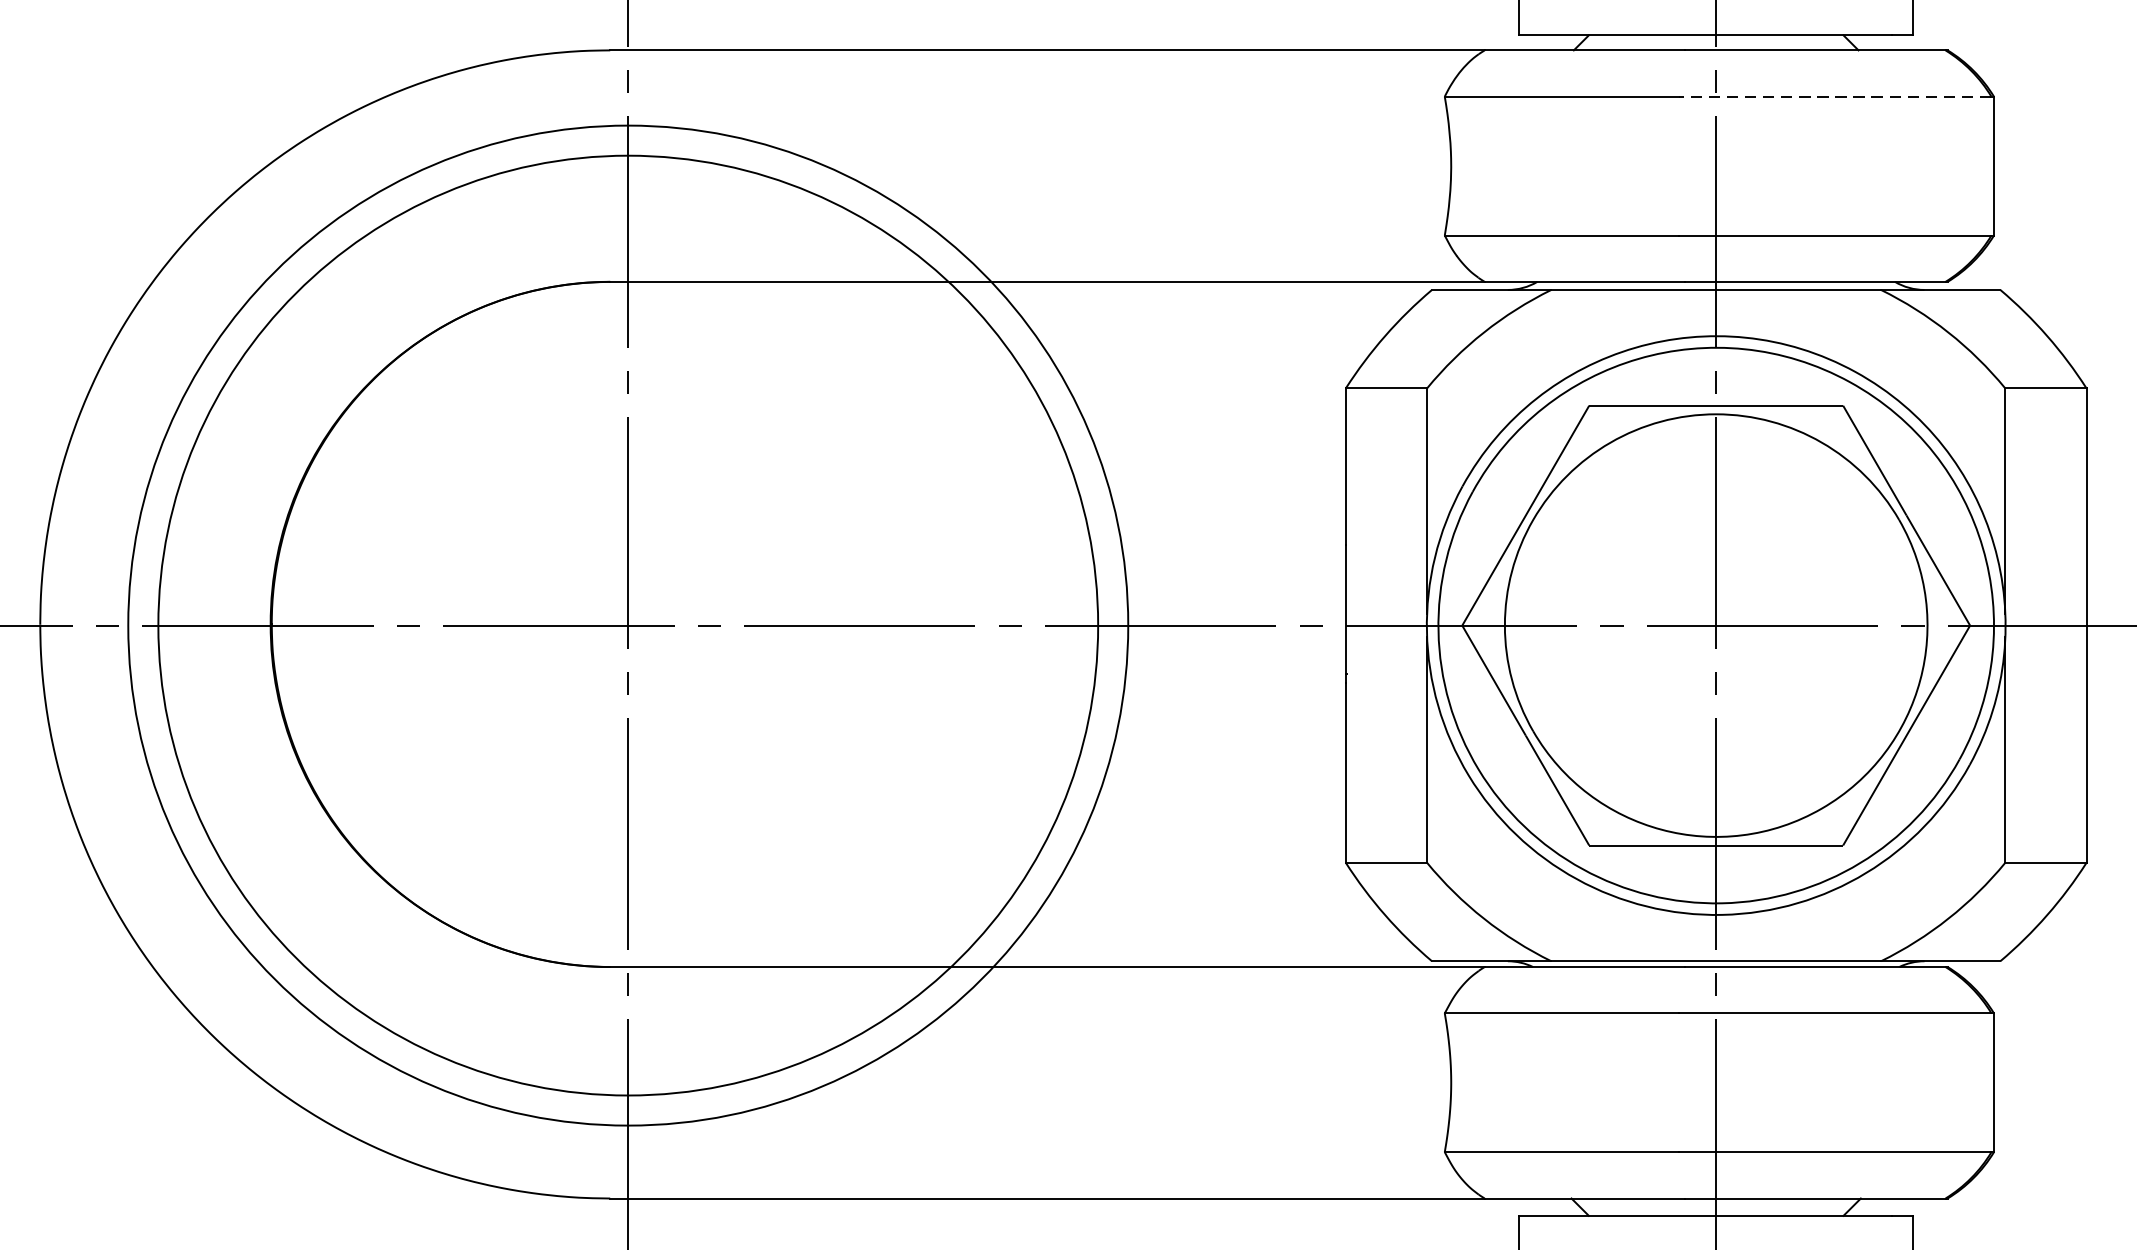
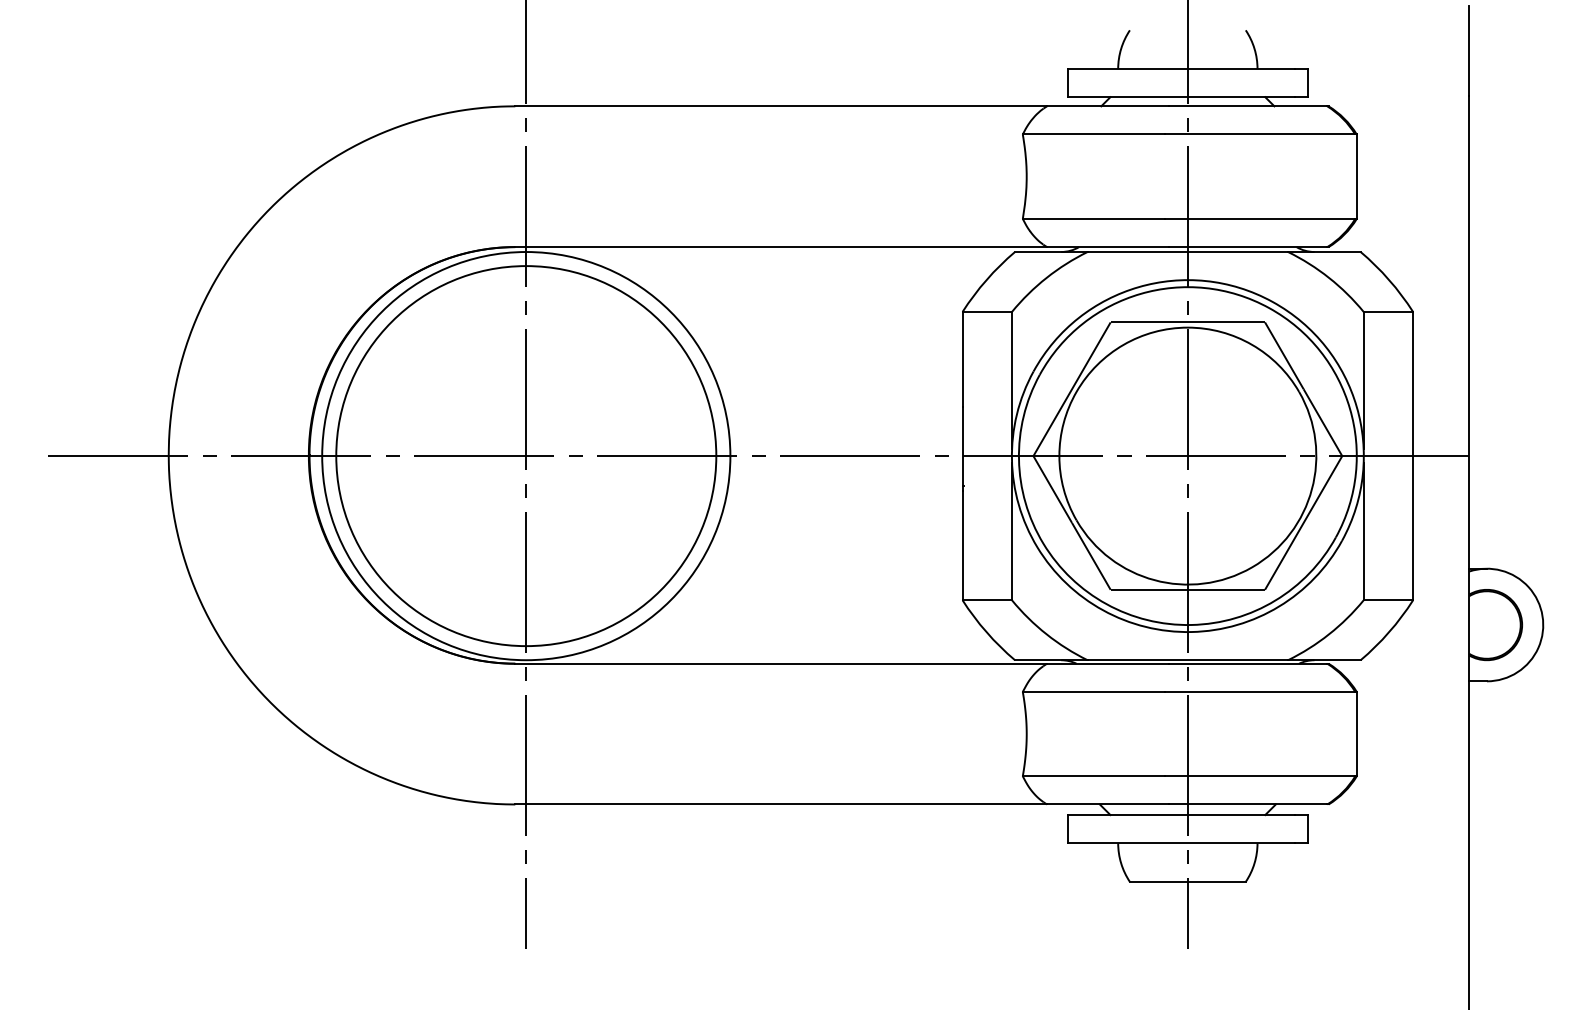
line: (1835, 96) -> (1260, 134), dashed -> solid
circle: (628, 626) -> (526, 456), size x0.62
circle: (628, 626) -> (526, 456), size x0.71

